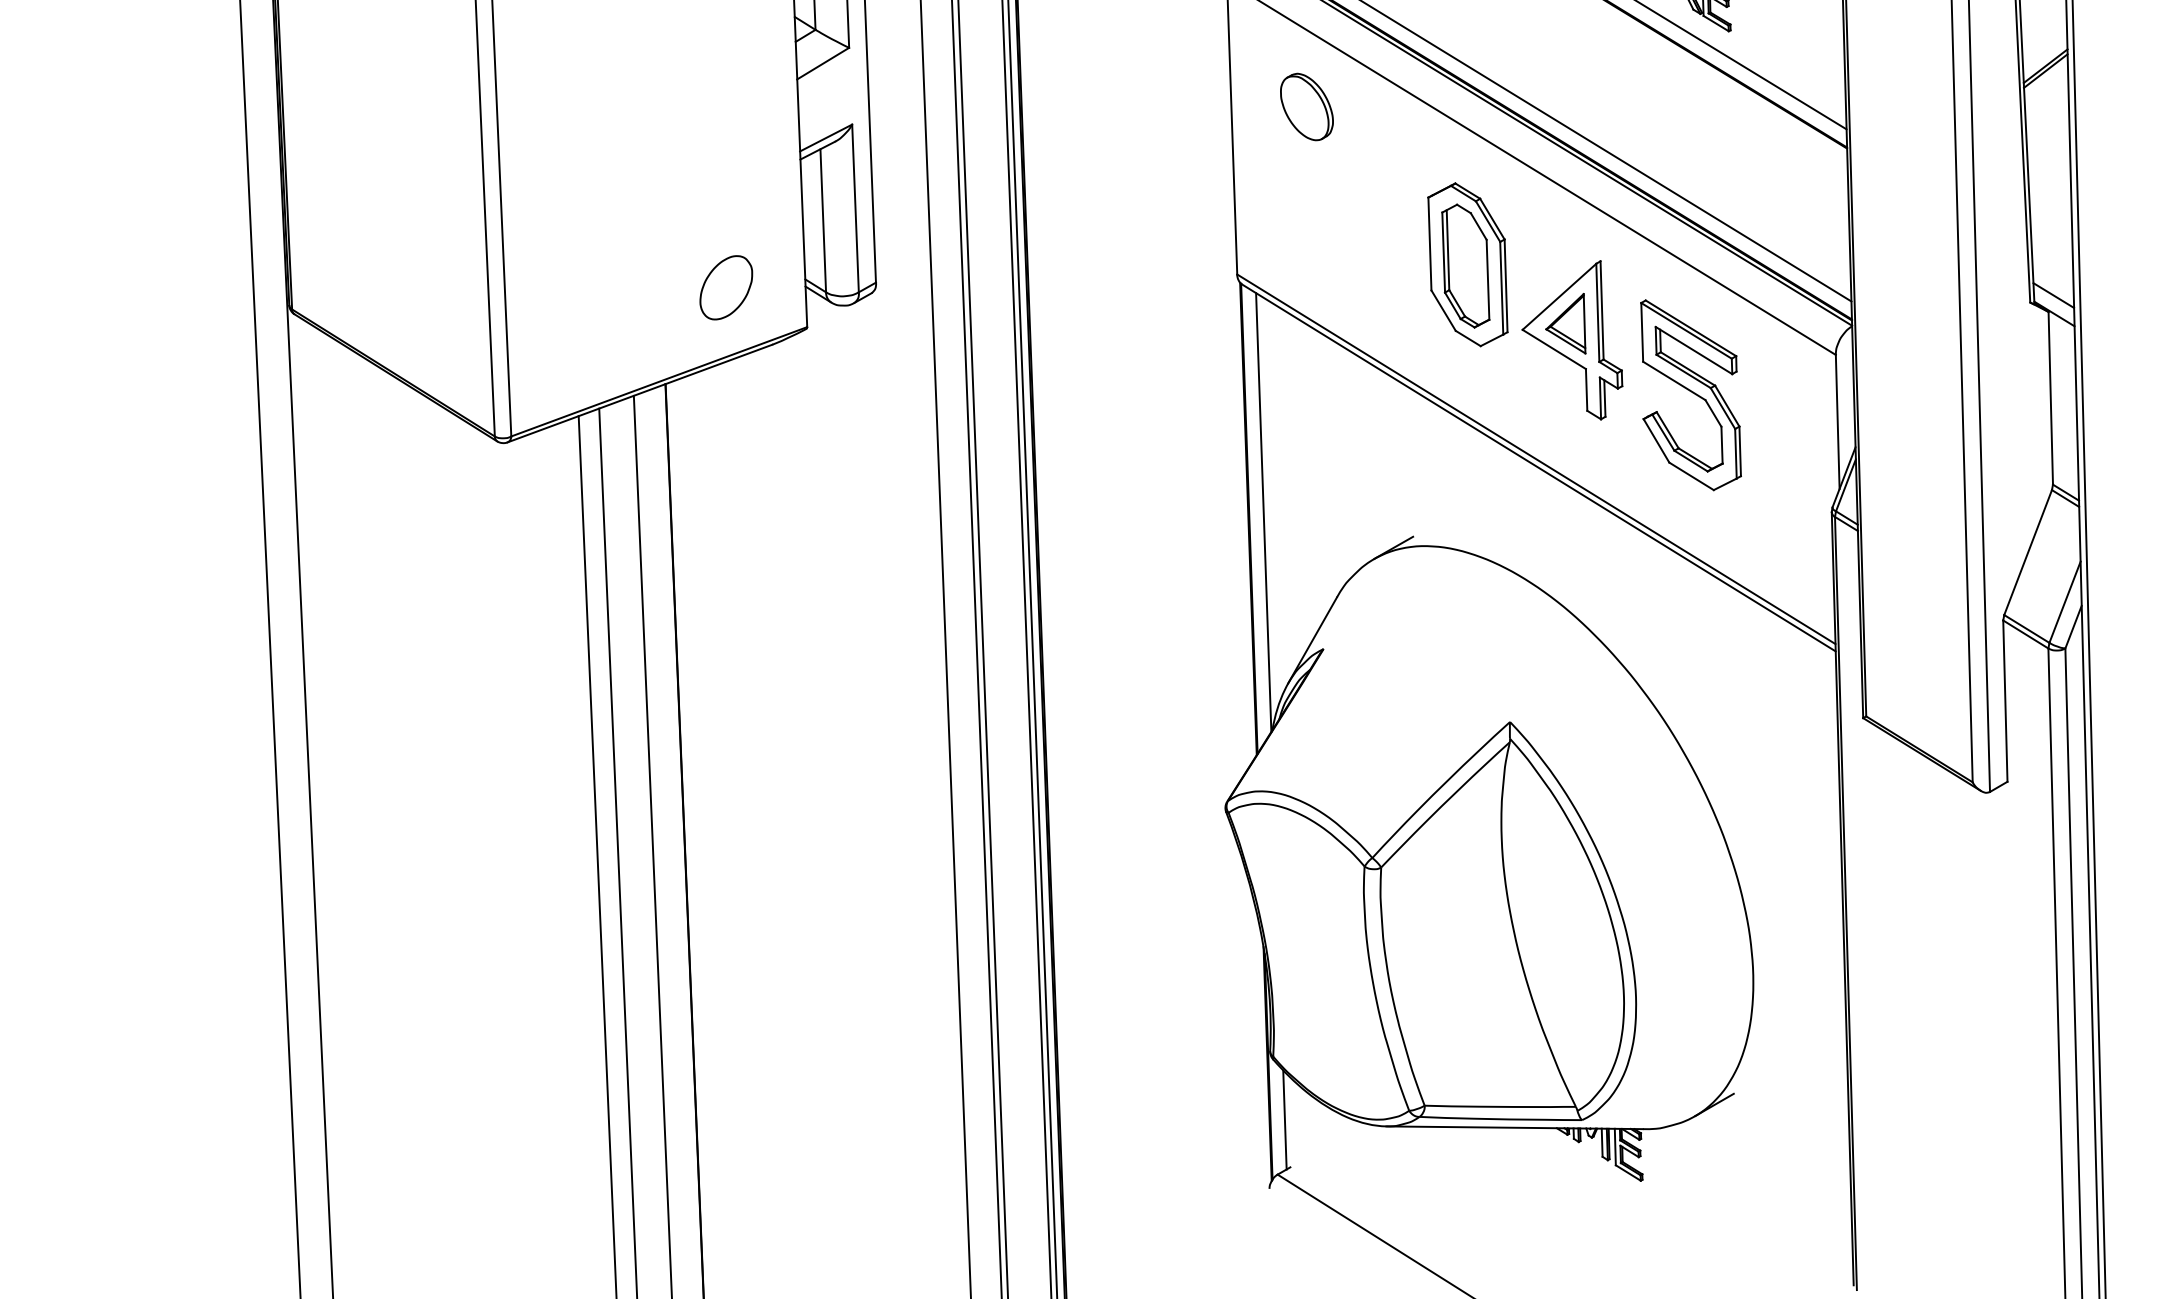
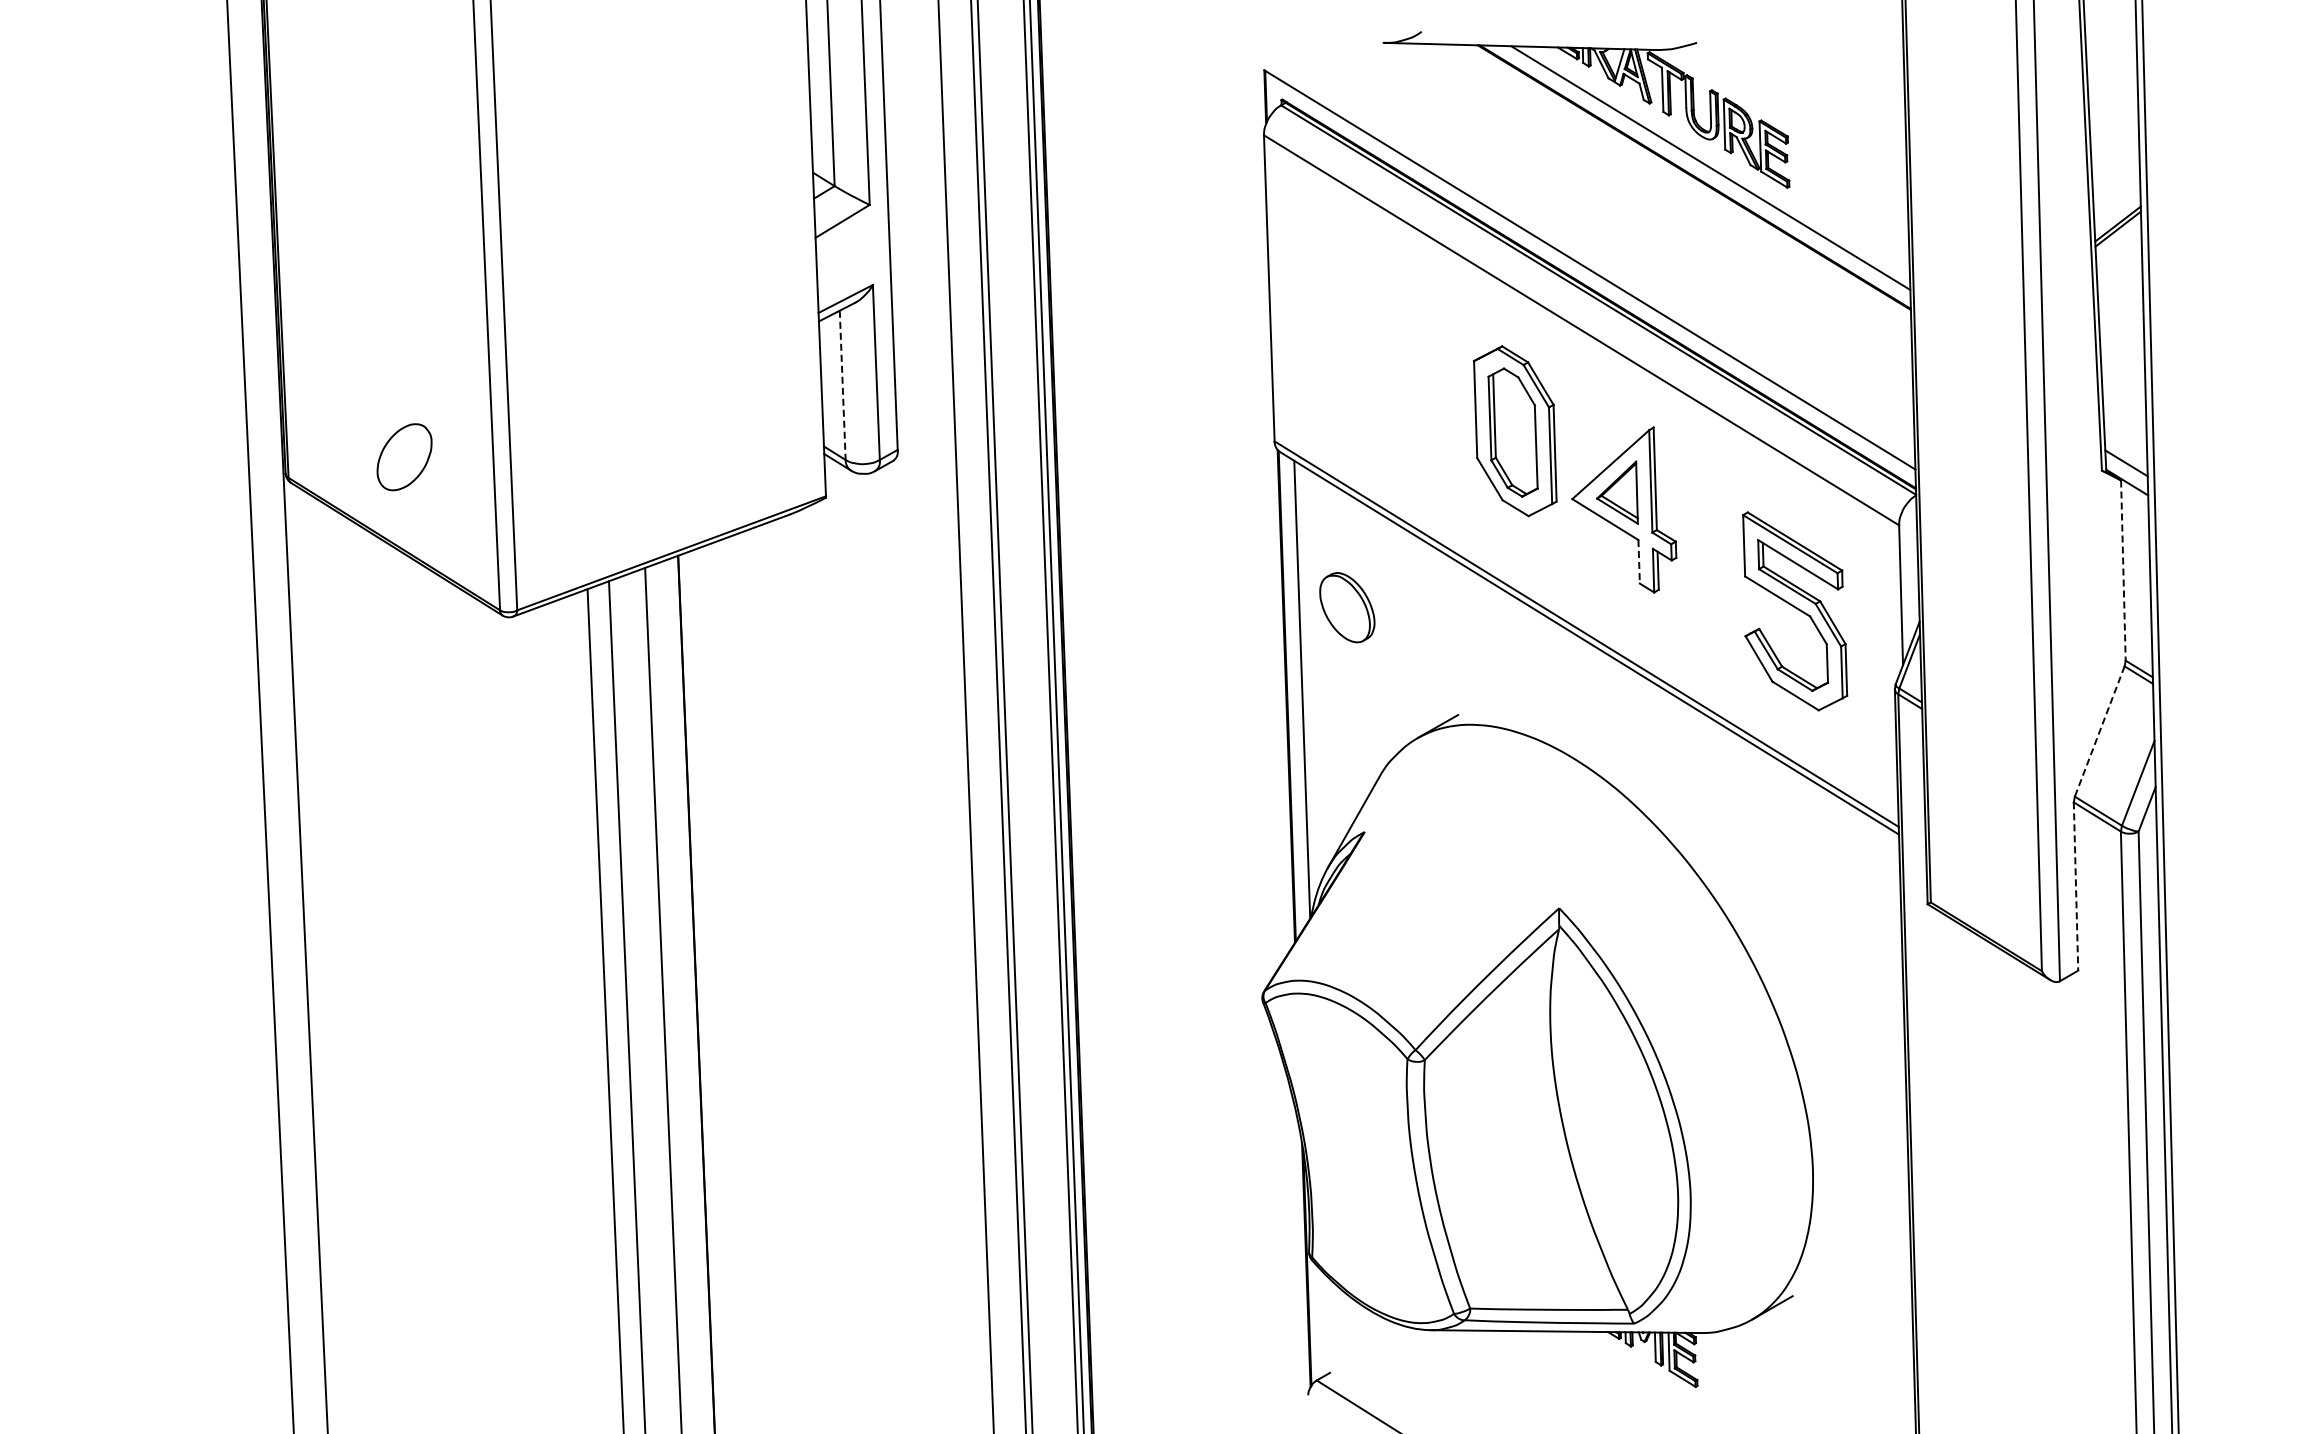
part: (1307, 106) -> (1347, 607), moved
line: (823, 220) -> (842, 385), solid -> dashed
part: (726, 288) -> (404, 457), moved
line: (1586, 389) -> (1639, 561), solid -> dashed
part: (1691, 395) -> (1795, 611), moved
line: (2050, 399) -> (2123, 571), solid -> dashed
line: (2027, 552) -> (2099, 731), solid -> dashed
line: (2005, 701) -> (2076, 886), solid -> dashed
line: (1285, 1120) -> (1324, 1323), removed

